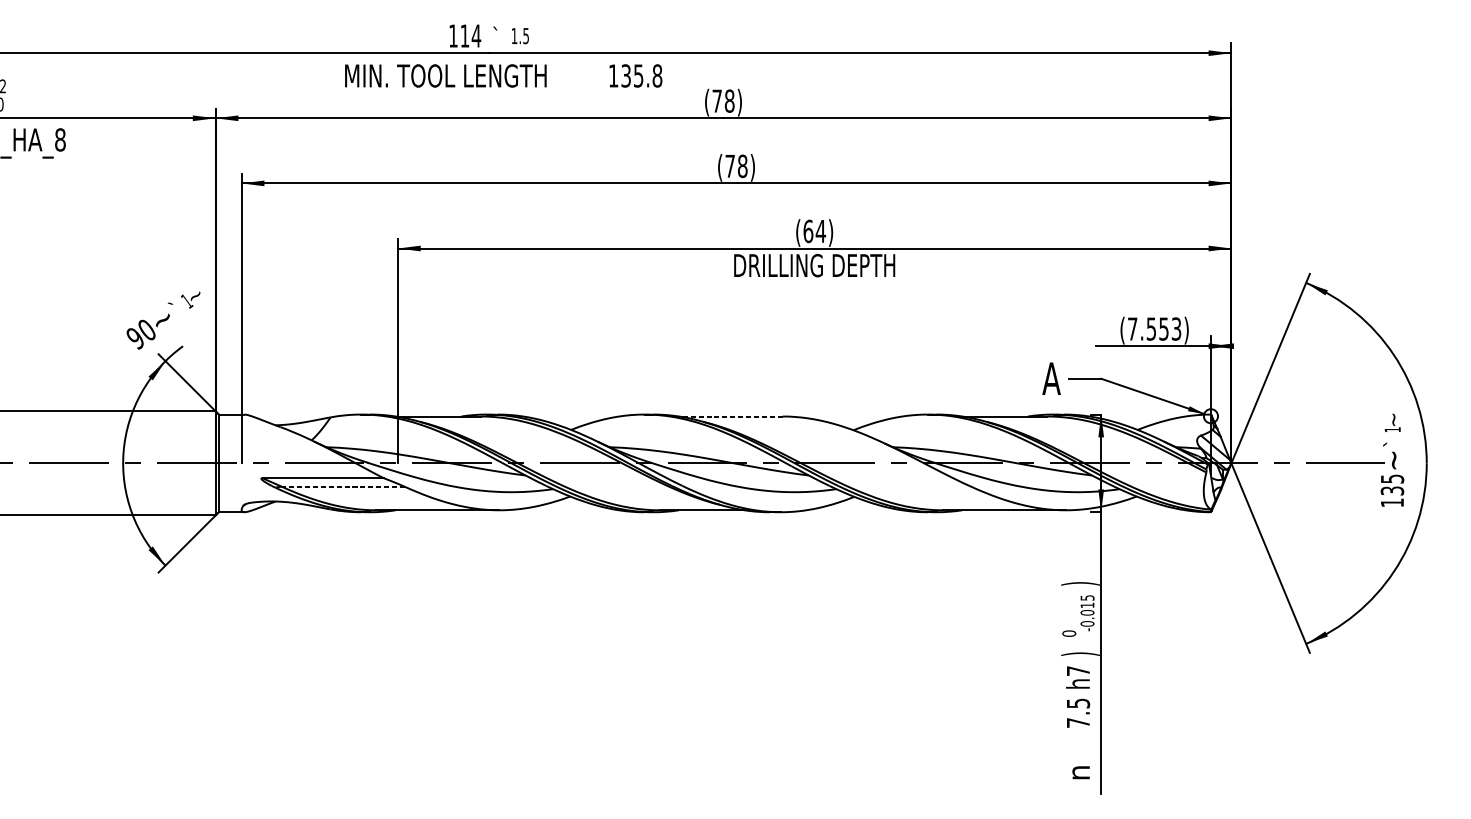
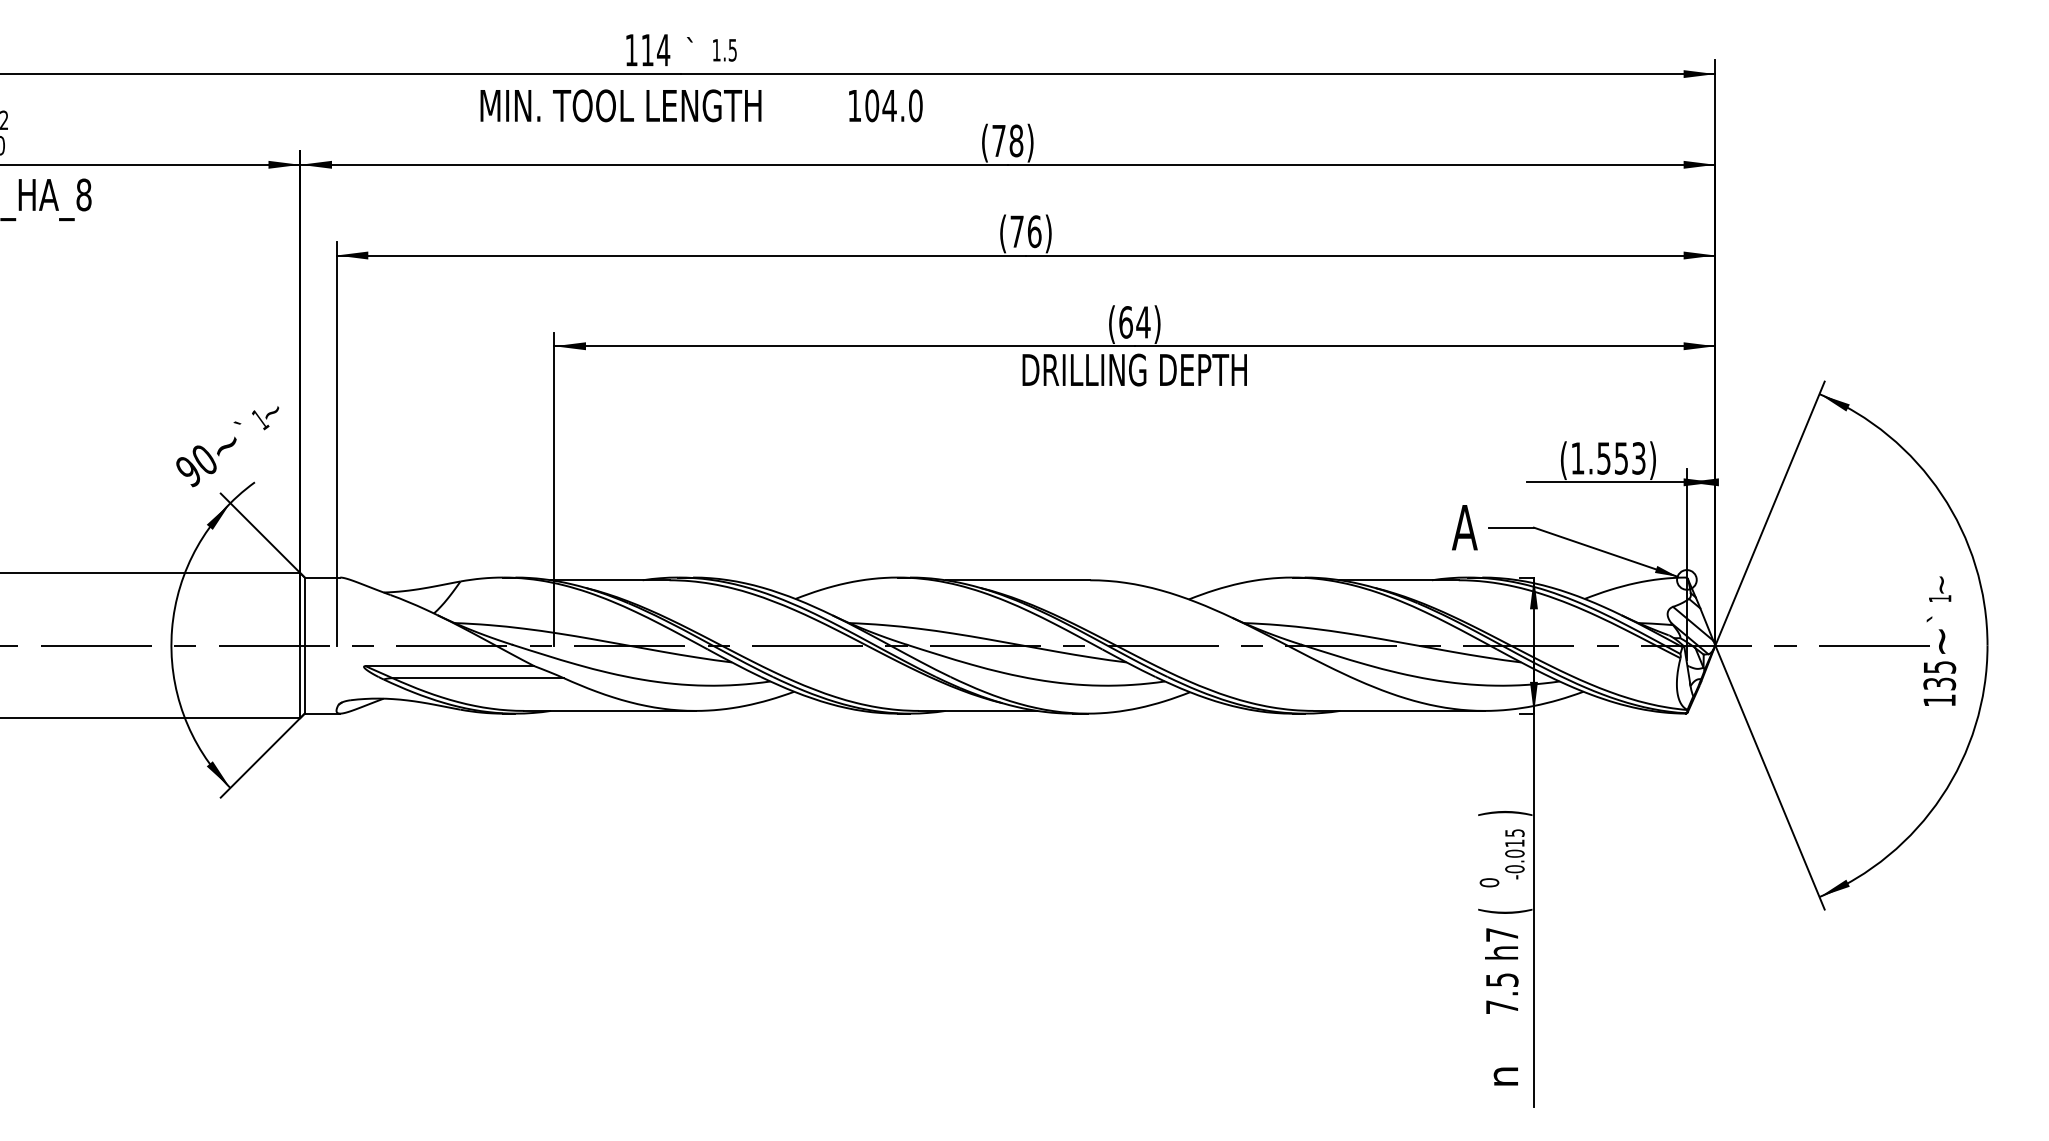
text: (641, 75) -> (893, 105), 135.8 -> 104.0
text: (742, 166) -> (1034, 231), (78) -> (76)
text: (1132, 329) -> (1577, 458), (7.553) -> (1.553)
line: (730, 416) -> (1017, 580), dashed -> solid
line: (343, 487) -> (478, 678), dashed -> solid
text: (1080, 653) -> (1505, 910), ) -> (

